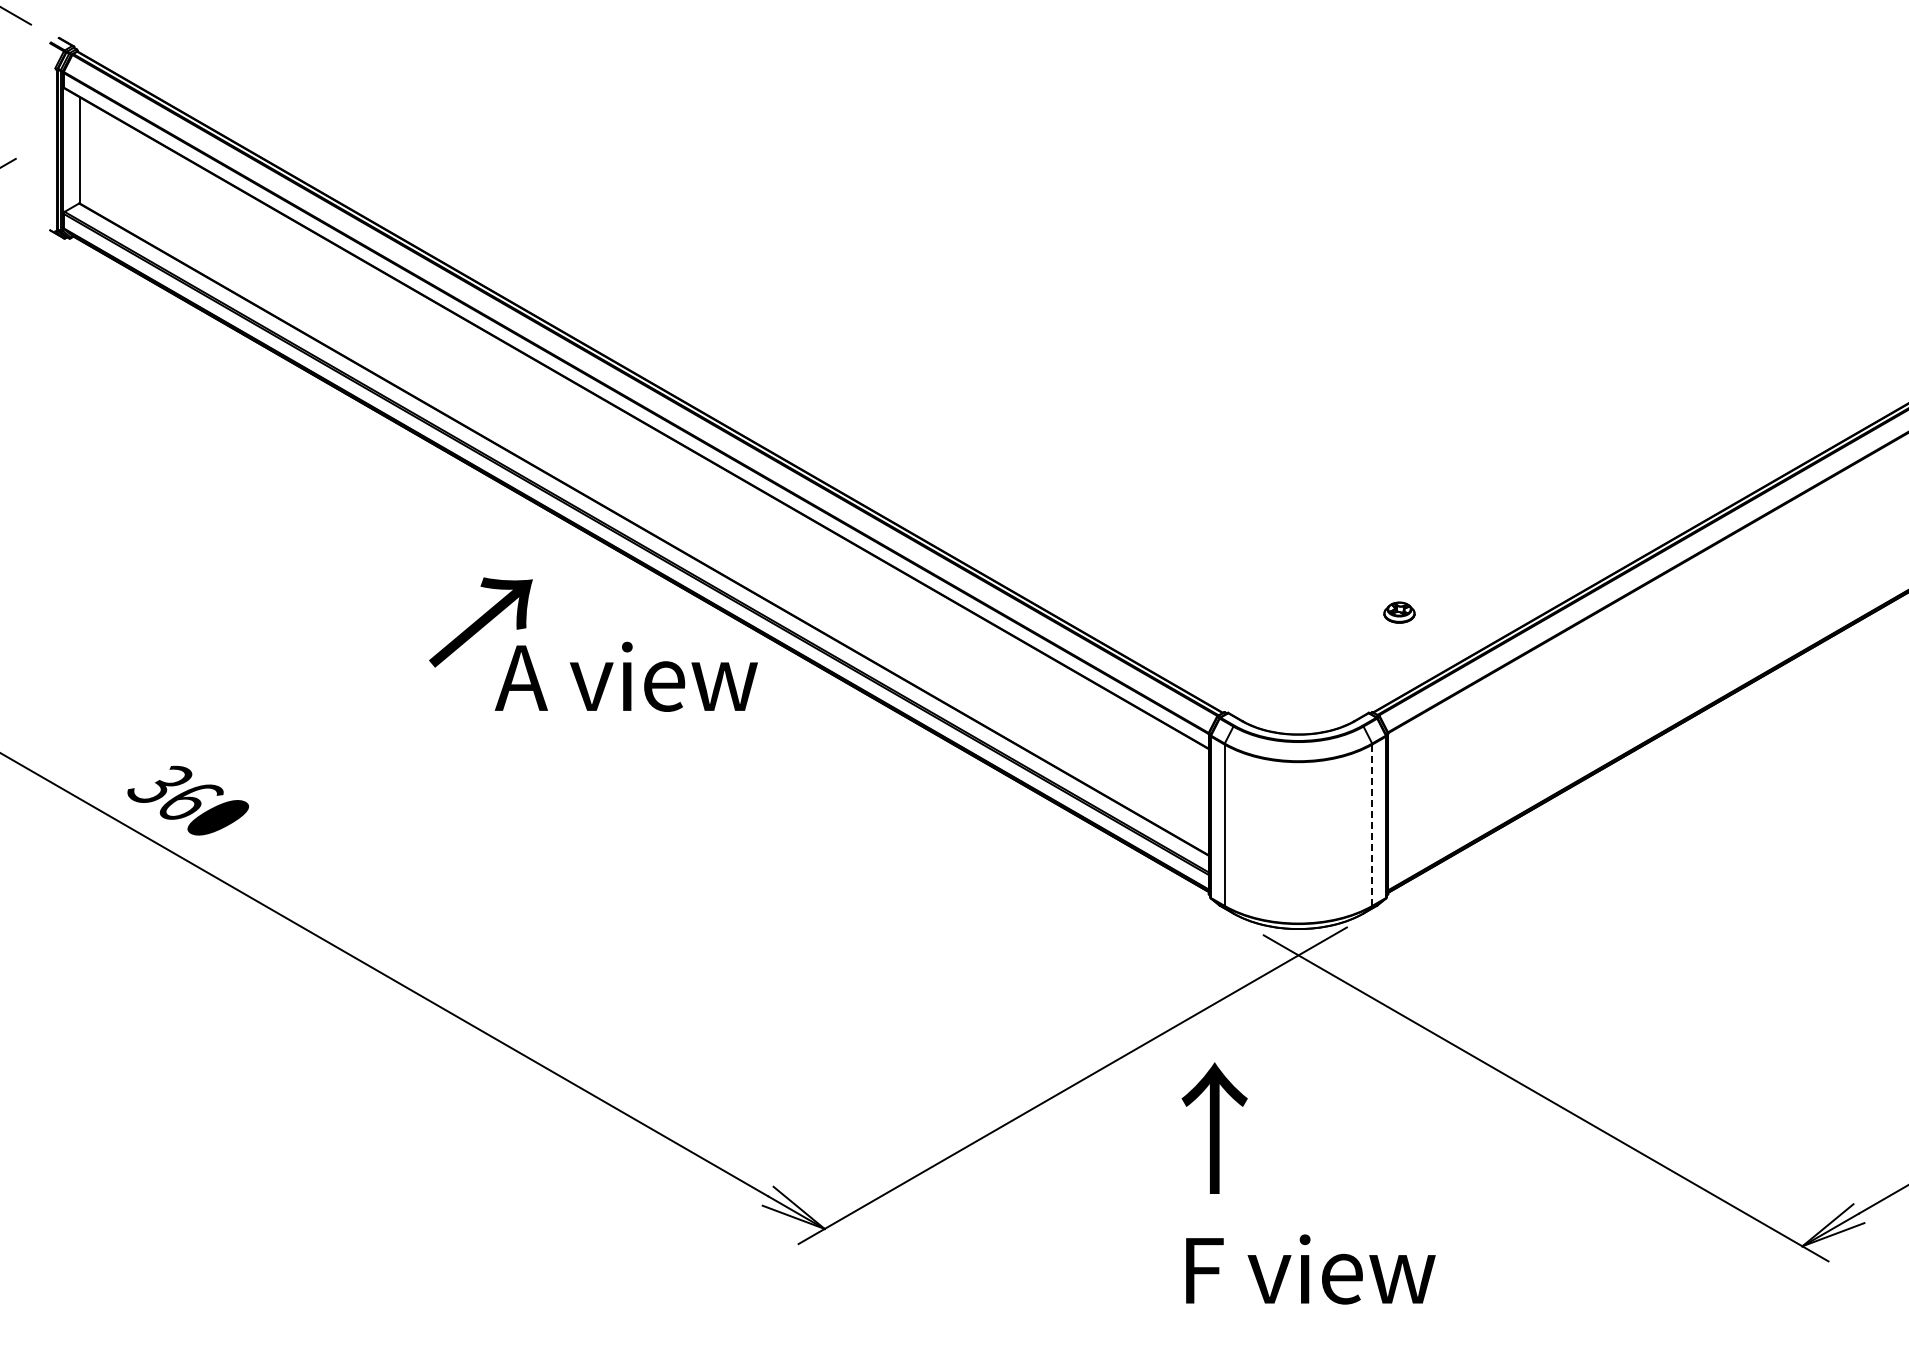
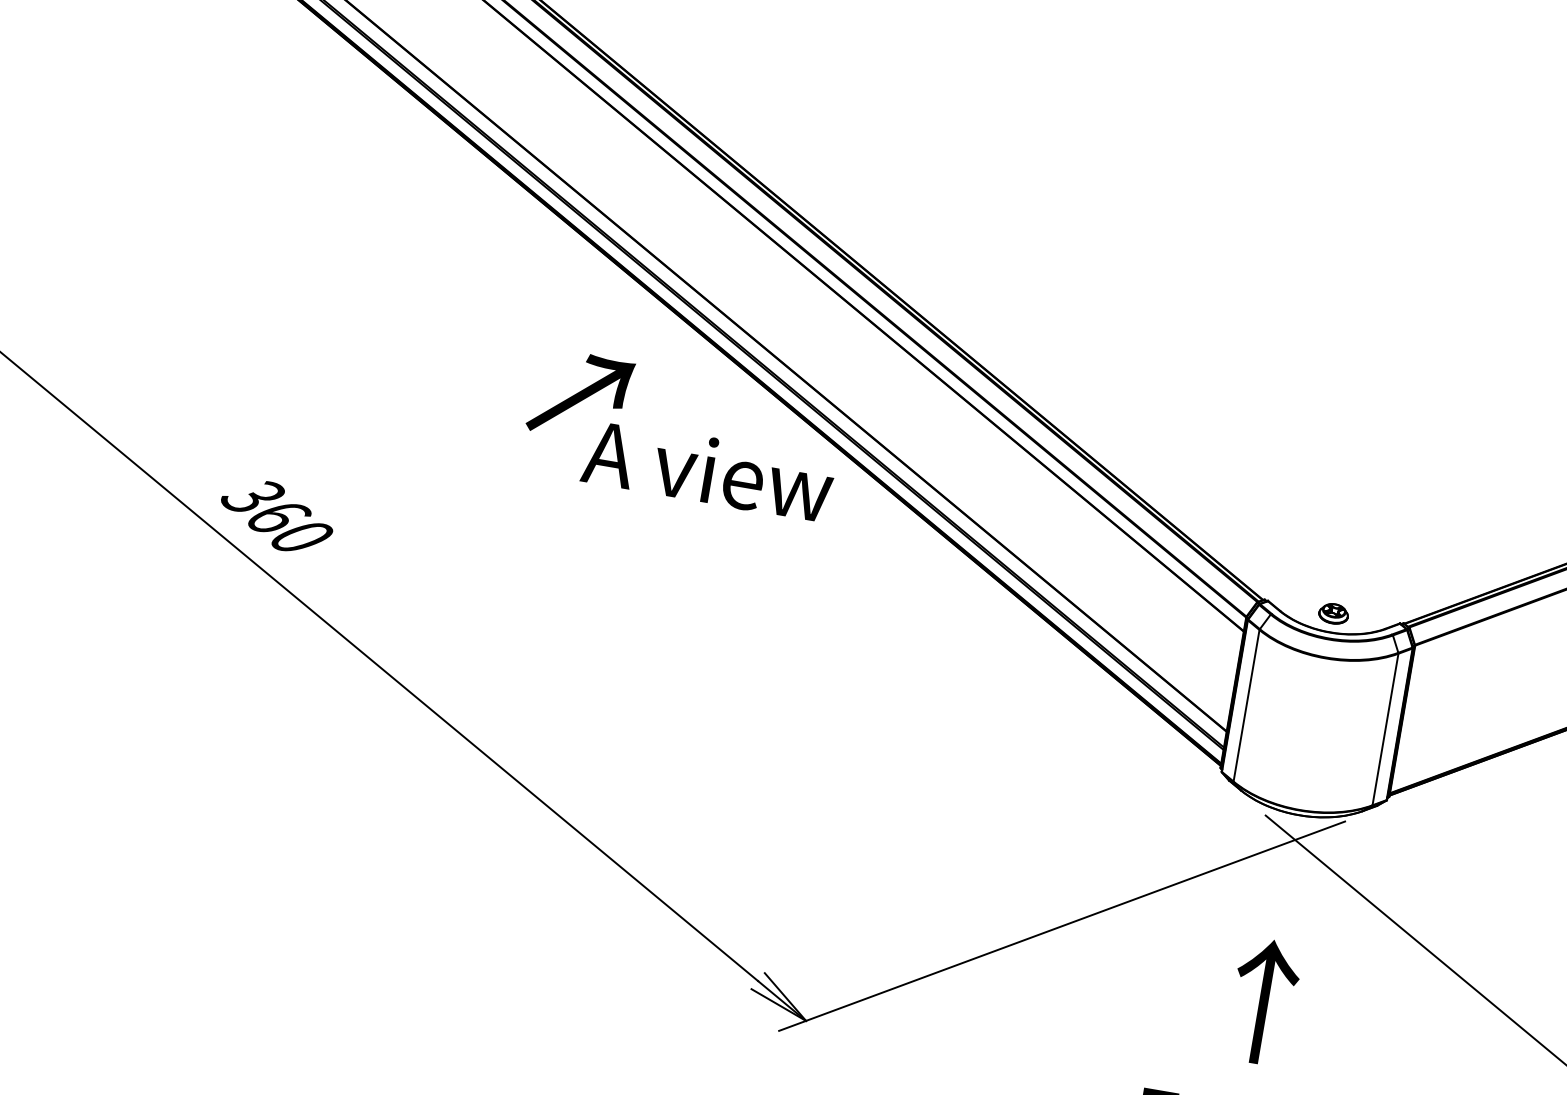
part: (1399, 612) -> (1333, 613), moved
line: (1372, 825) -> (1385, 729), dashed -> solid
text: (1214, 1127) -> (1263, 1001), moved

